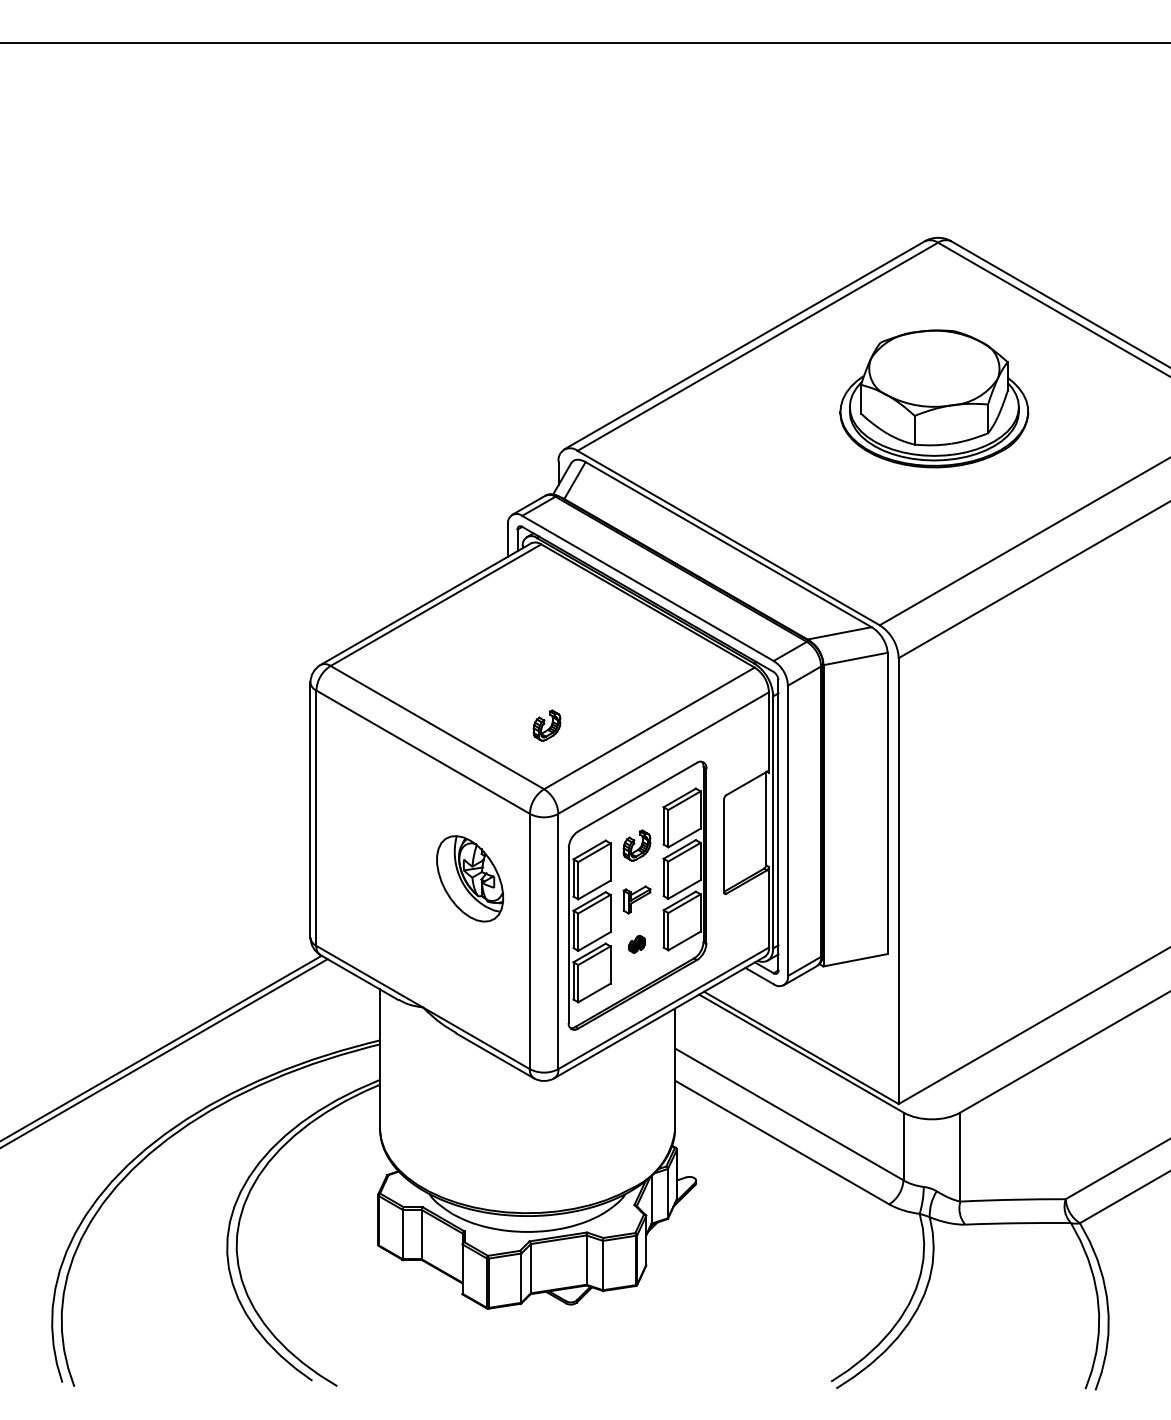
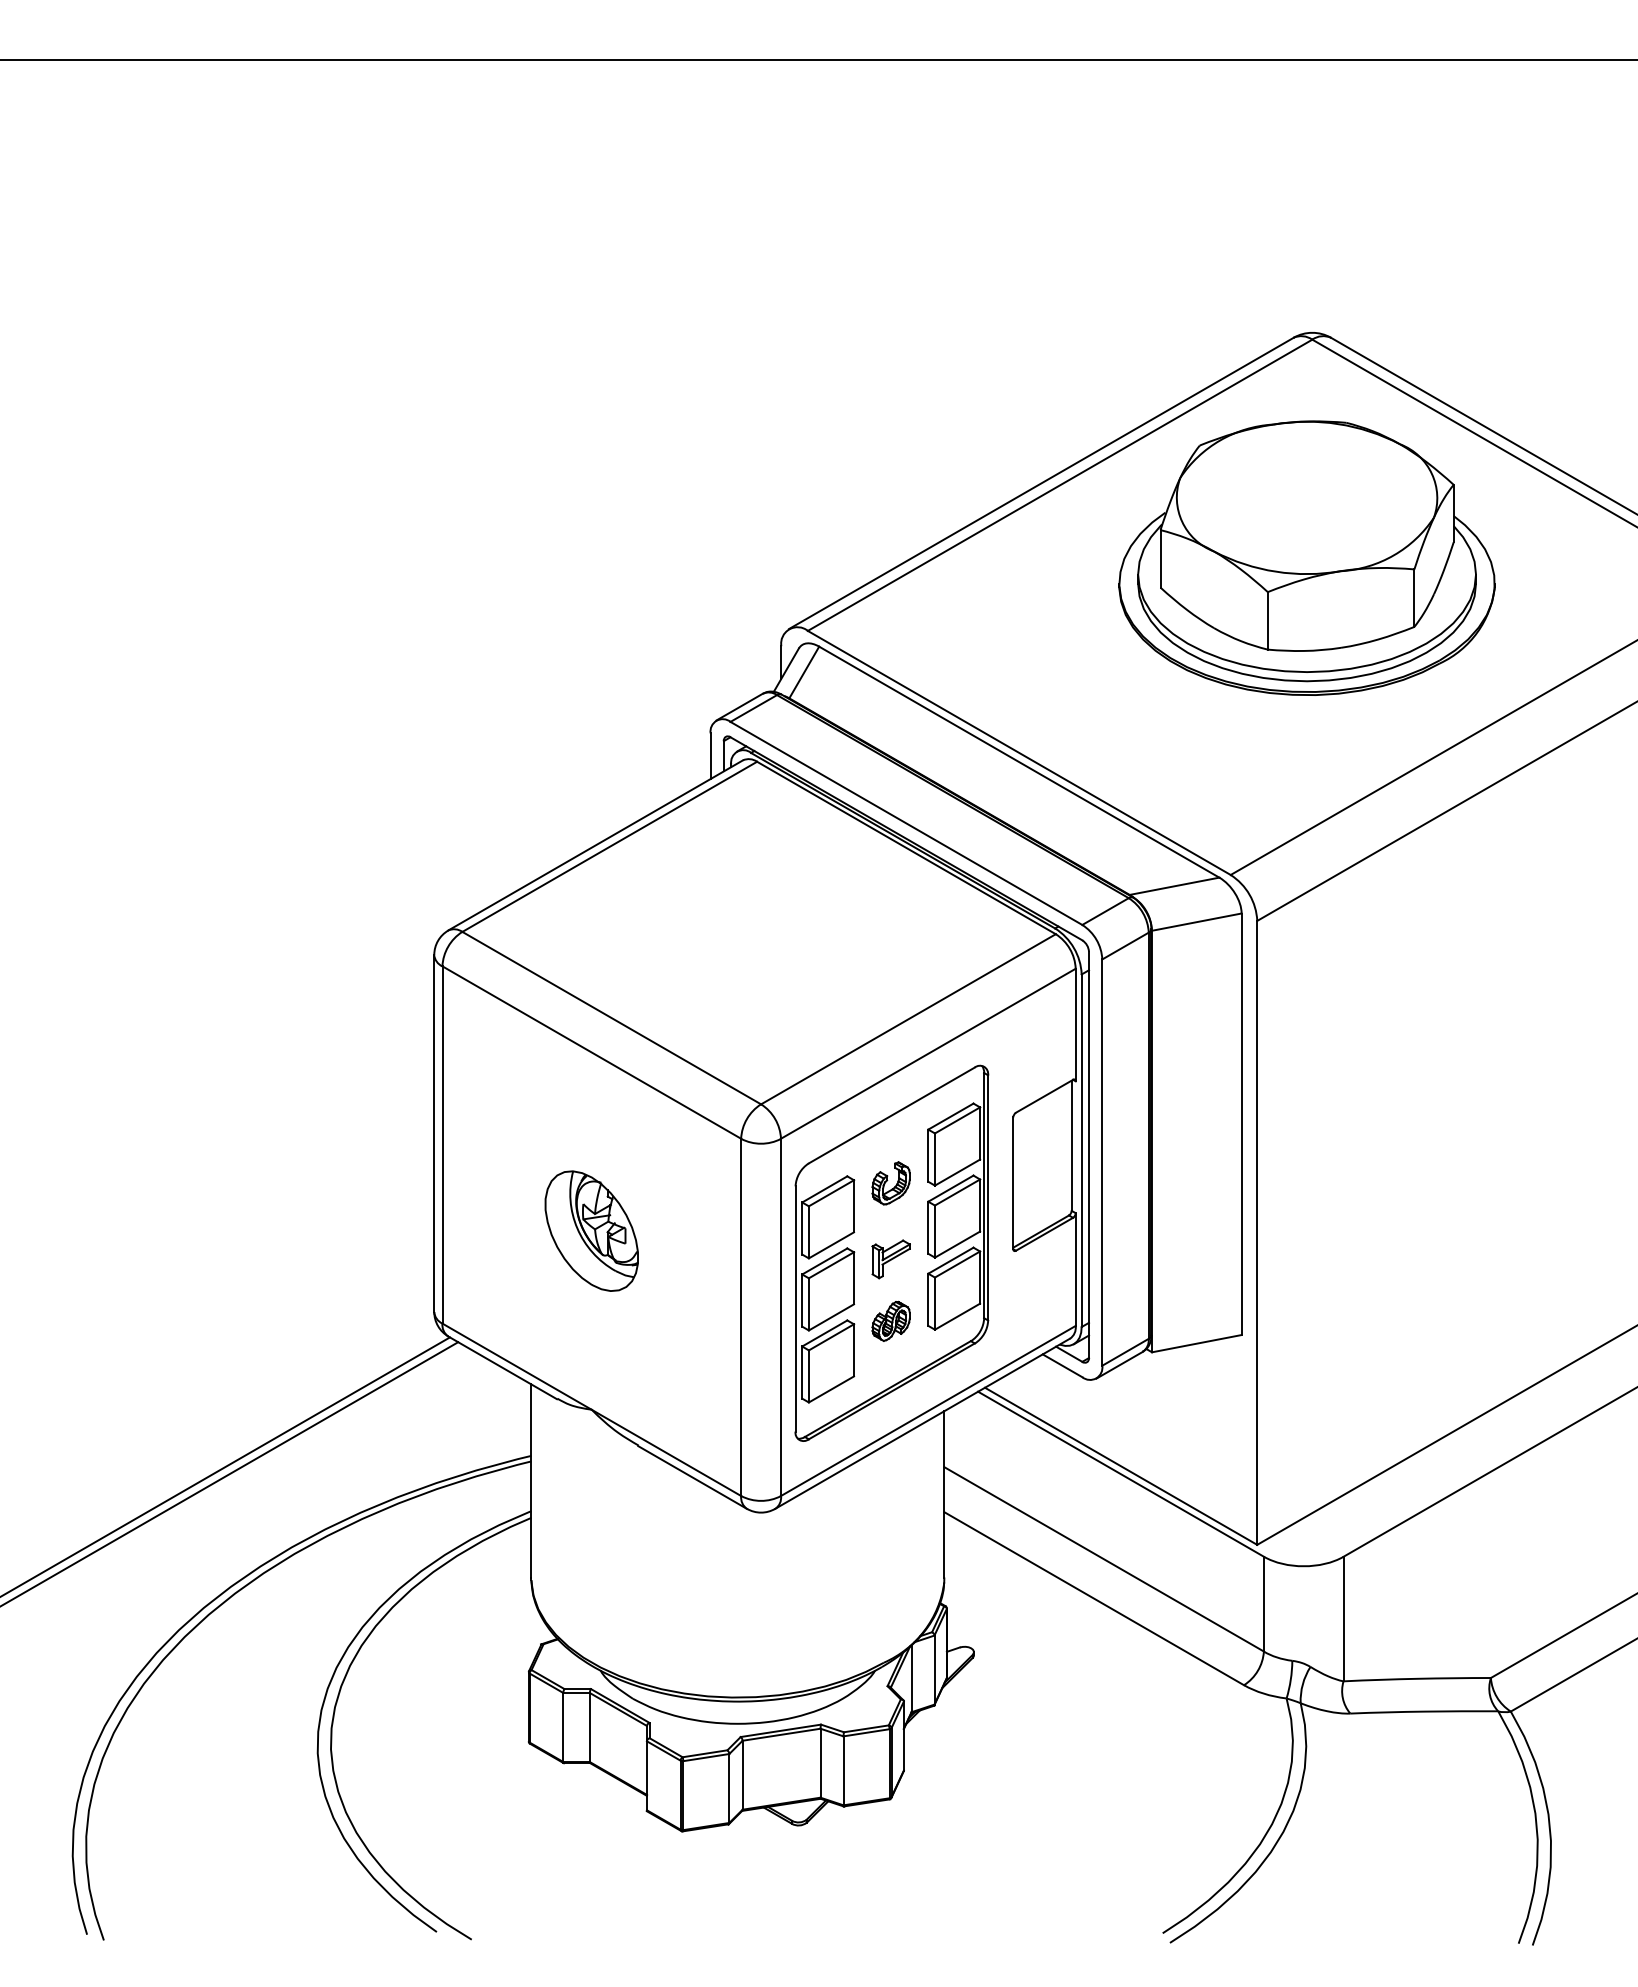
part: (934, 398) -> (1307, 557), size x1.43
part: (546, 725) -> (764, 1015), removed
part: (469, 878) -> (590, 1230), moved
part: (636, 944) -> (890, 1321), size x1.67

